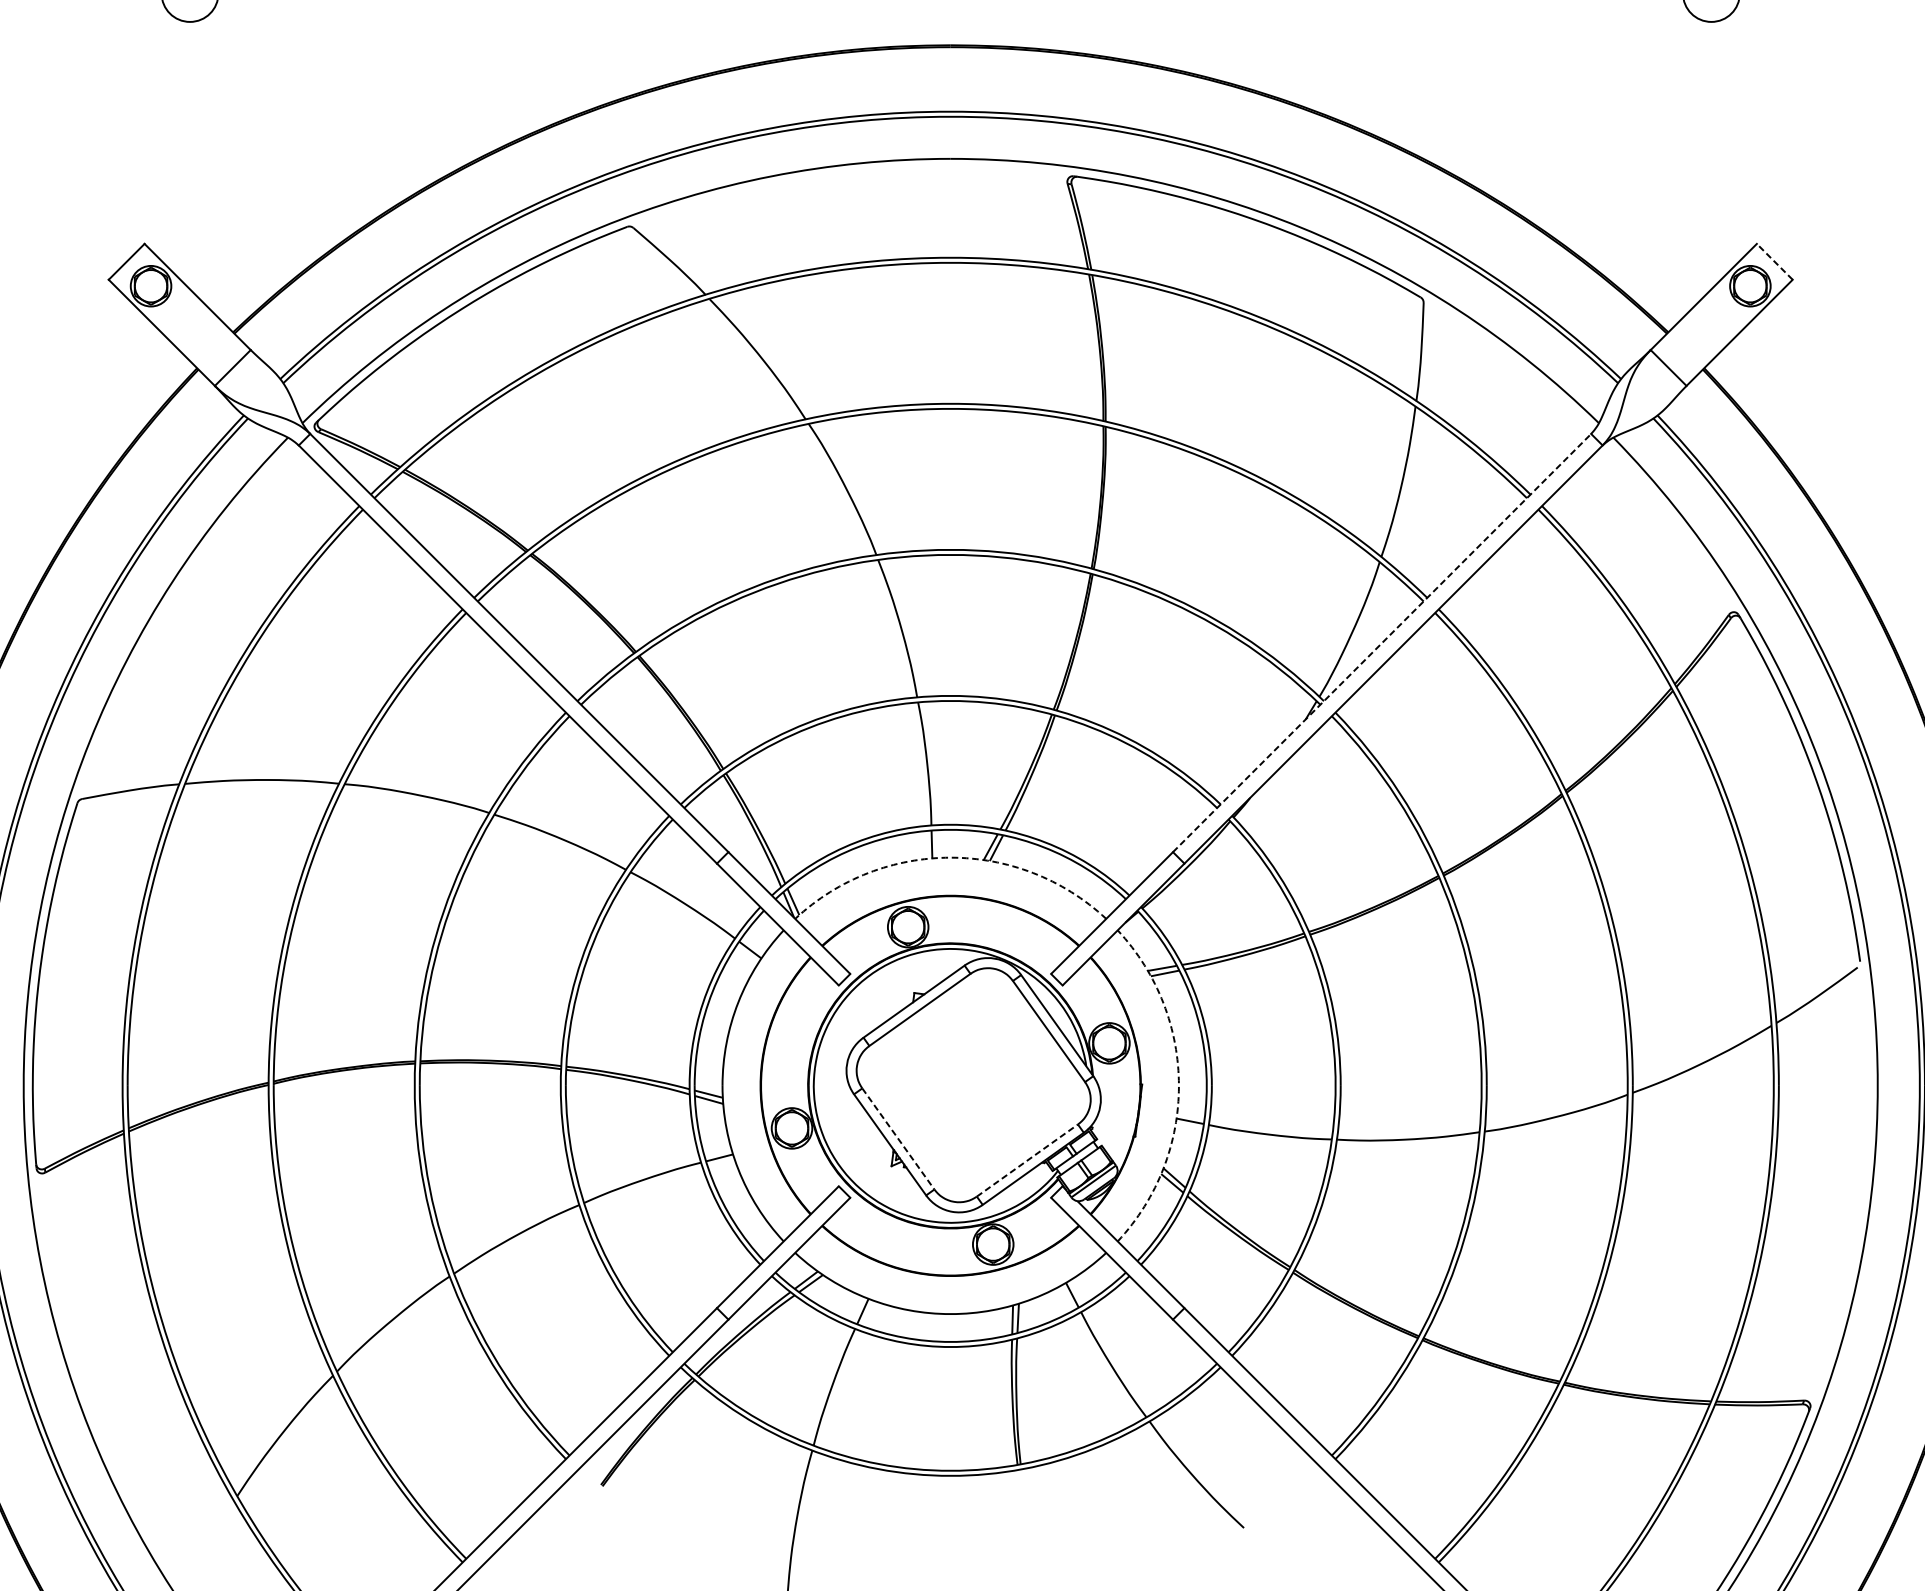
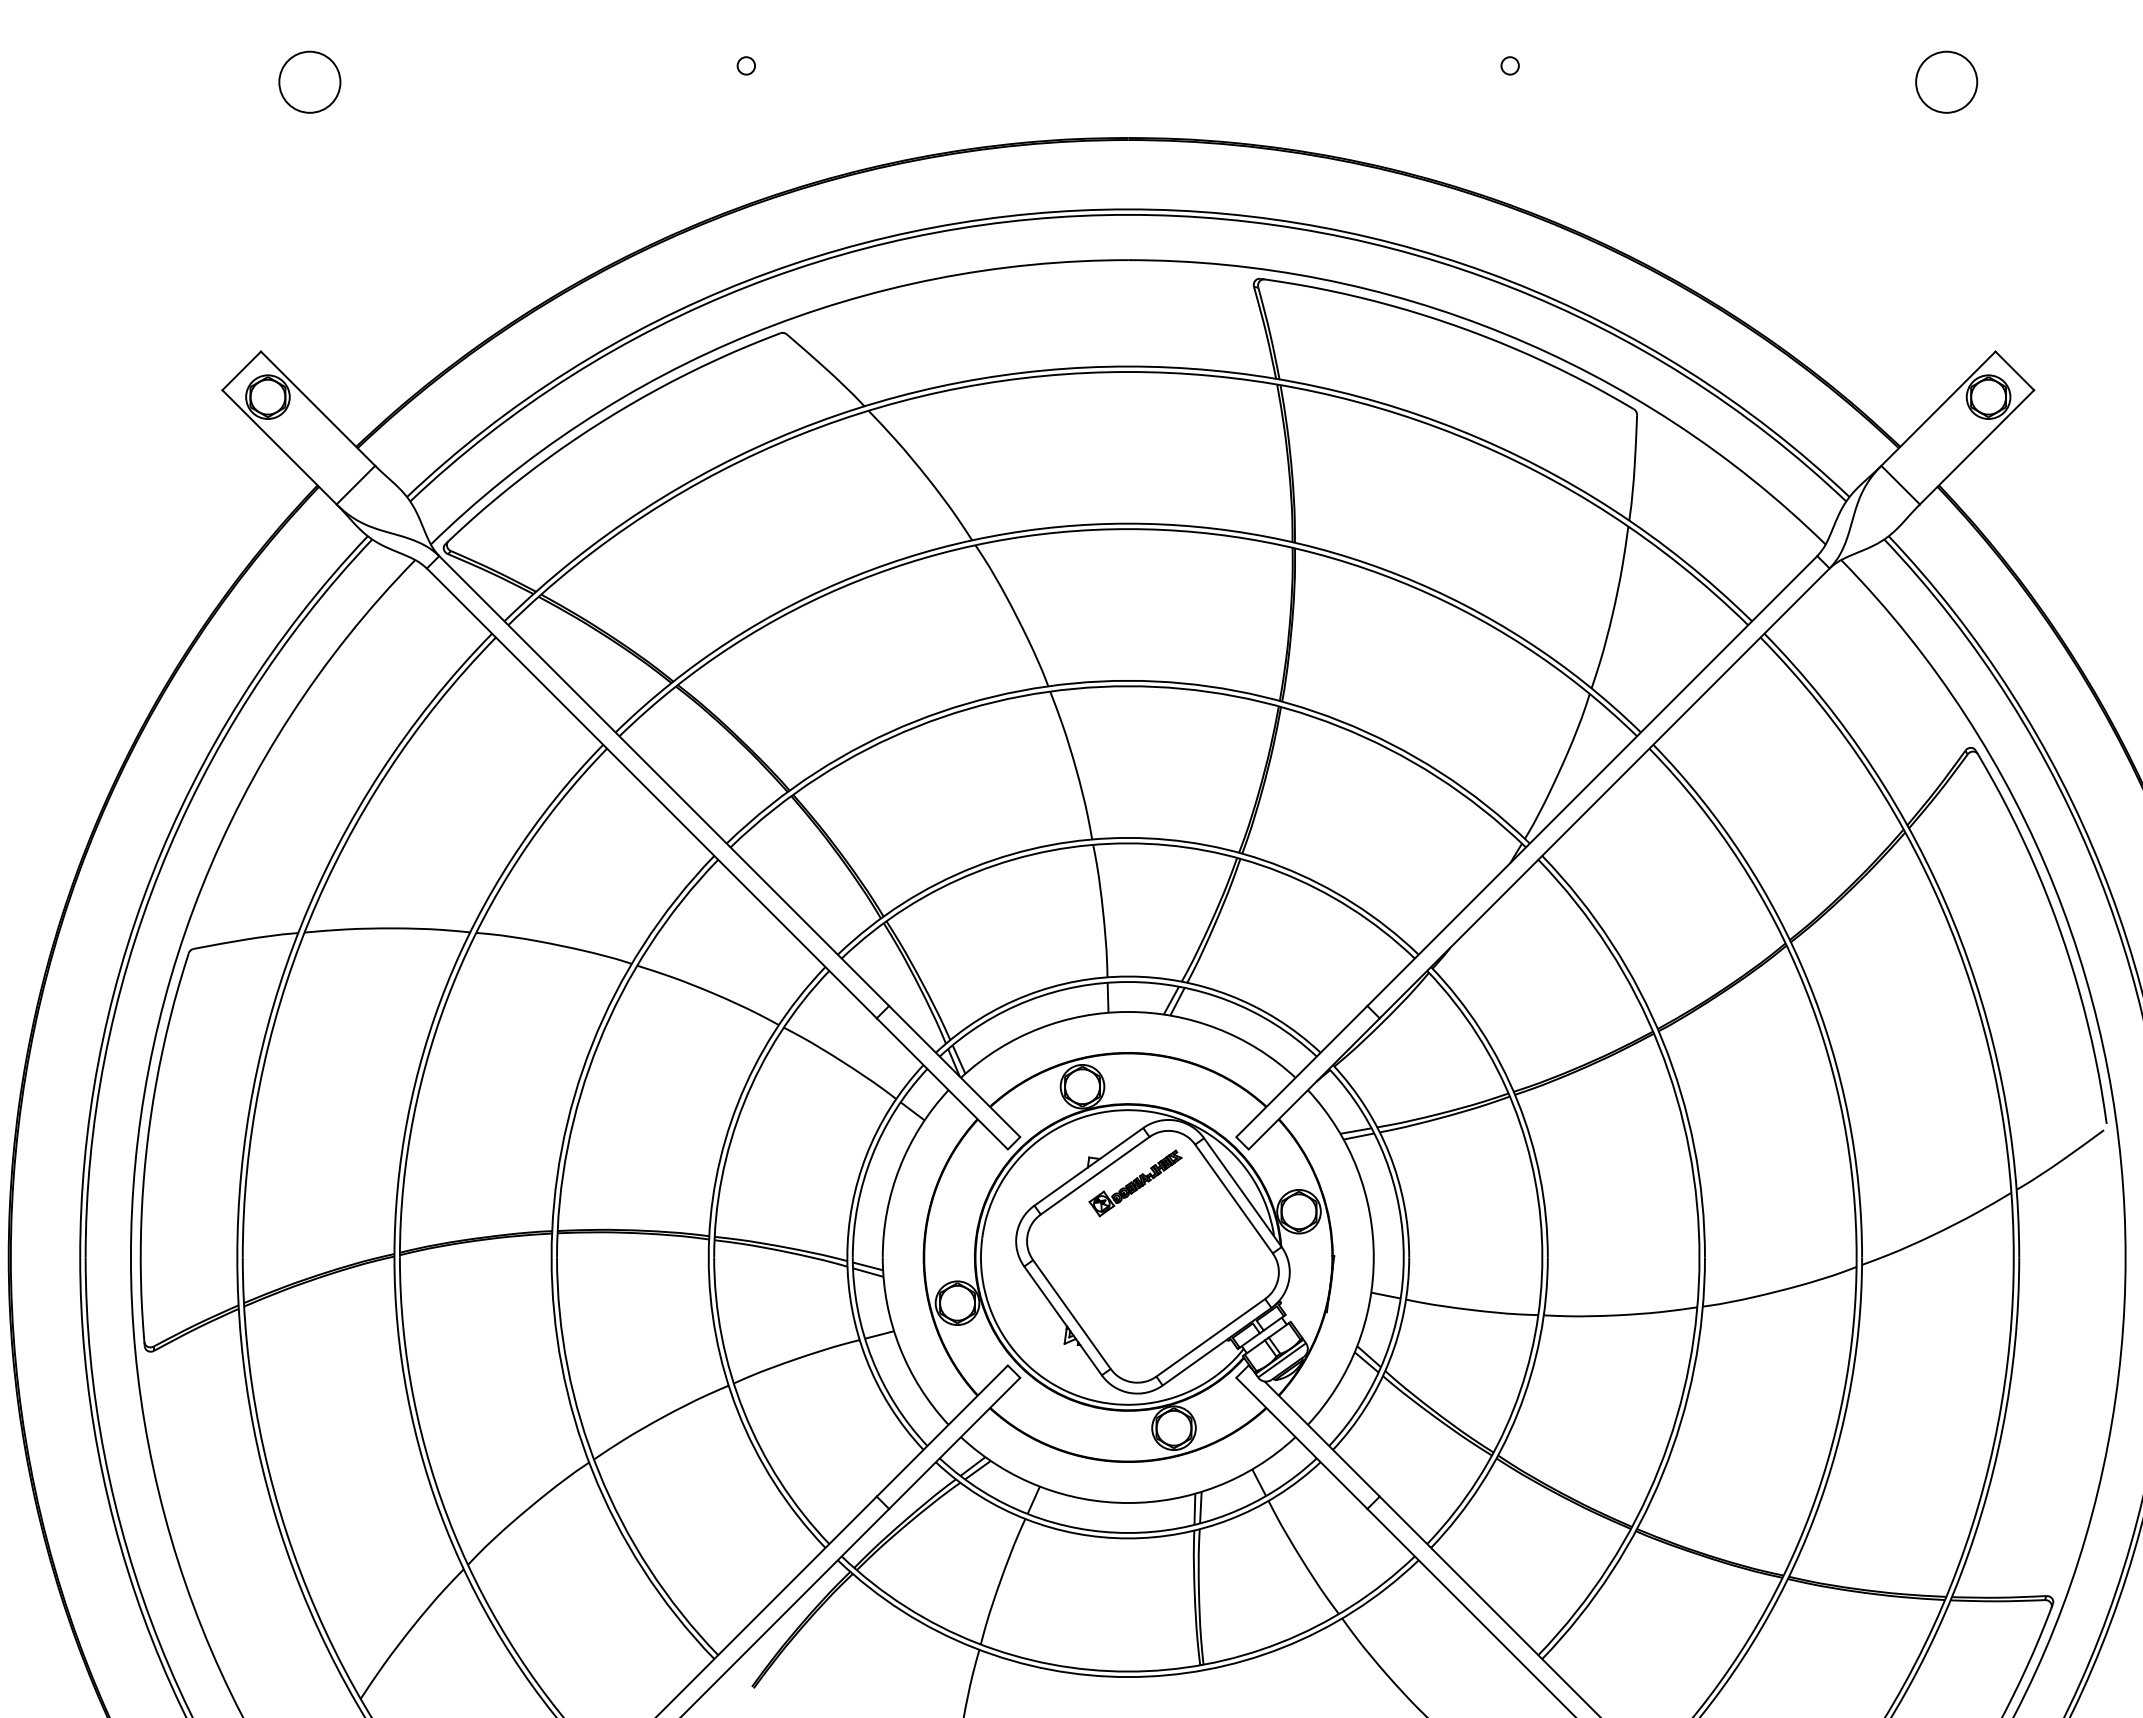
line: (1774, 261) -> (2014, 370), dashed -> solid
line: (1382, 642) -> (1592, 780), dashed -> solid
arc: (950, 857) -> (1128, 1011), dashed -> solid
part: (957, 1017) -> (1135, 1183), added
arc: (1178, 1085) -> (1373, 1257), dashed -> solid
line: (897, 1138) -> (1071, 1314), dashed -> solid
line: (1027, 1160) -> (1210, 1337), dashed -> solid

